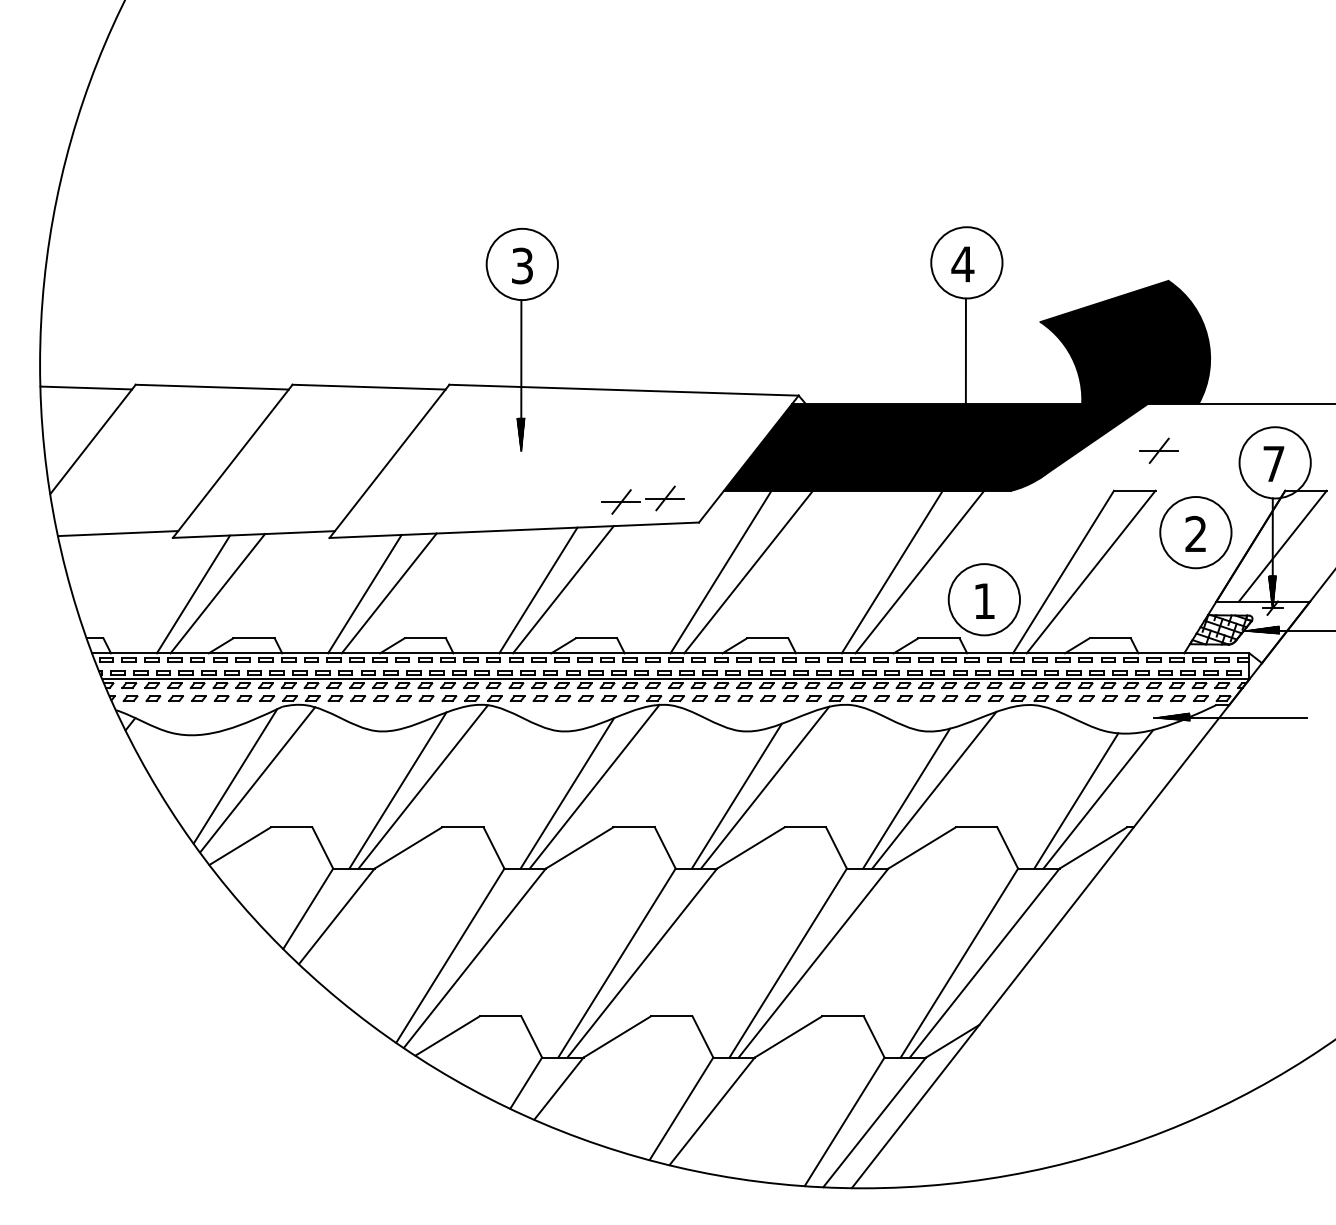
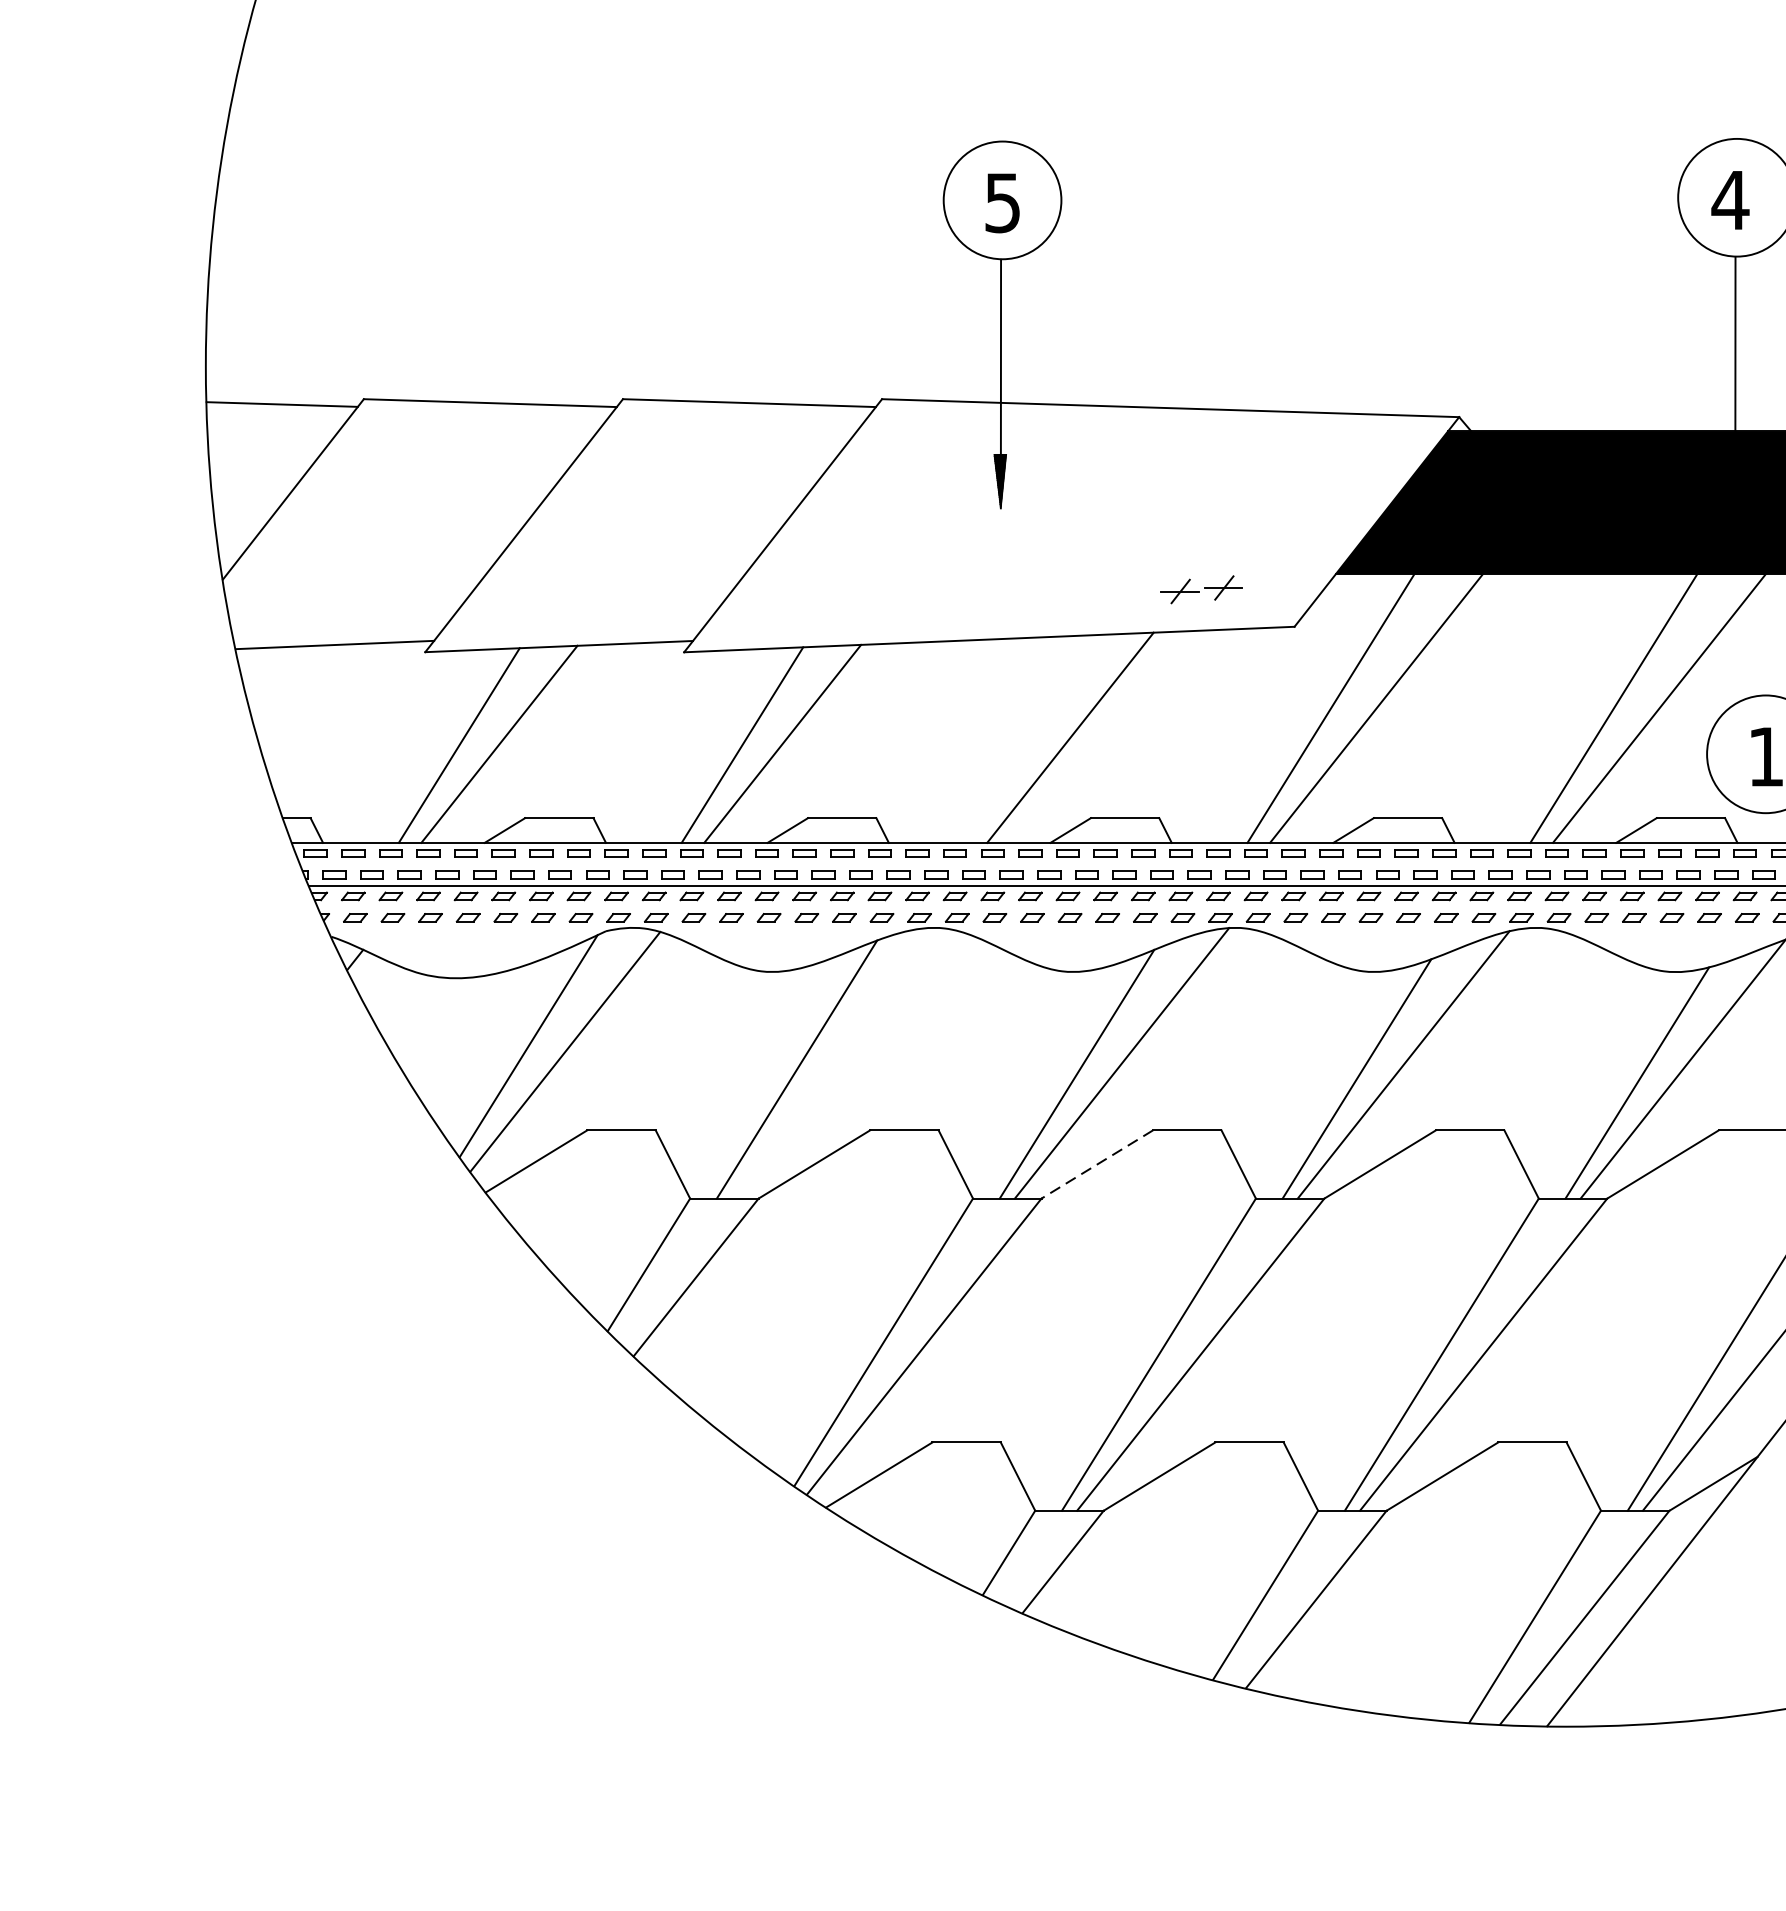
text: (522, 265) -> (1002, 202), 3 -> 5
part: (642, 499) -> (1201, 588), size x0.6
line: (538, 590) -> (1029, 739), removed
line: (423, 786) -> (839, 1062), removed
line: (579, 847) -> (1097, 1163), solid -> dashed

